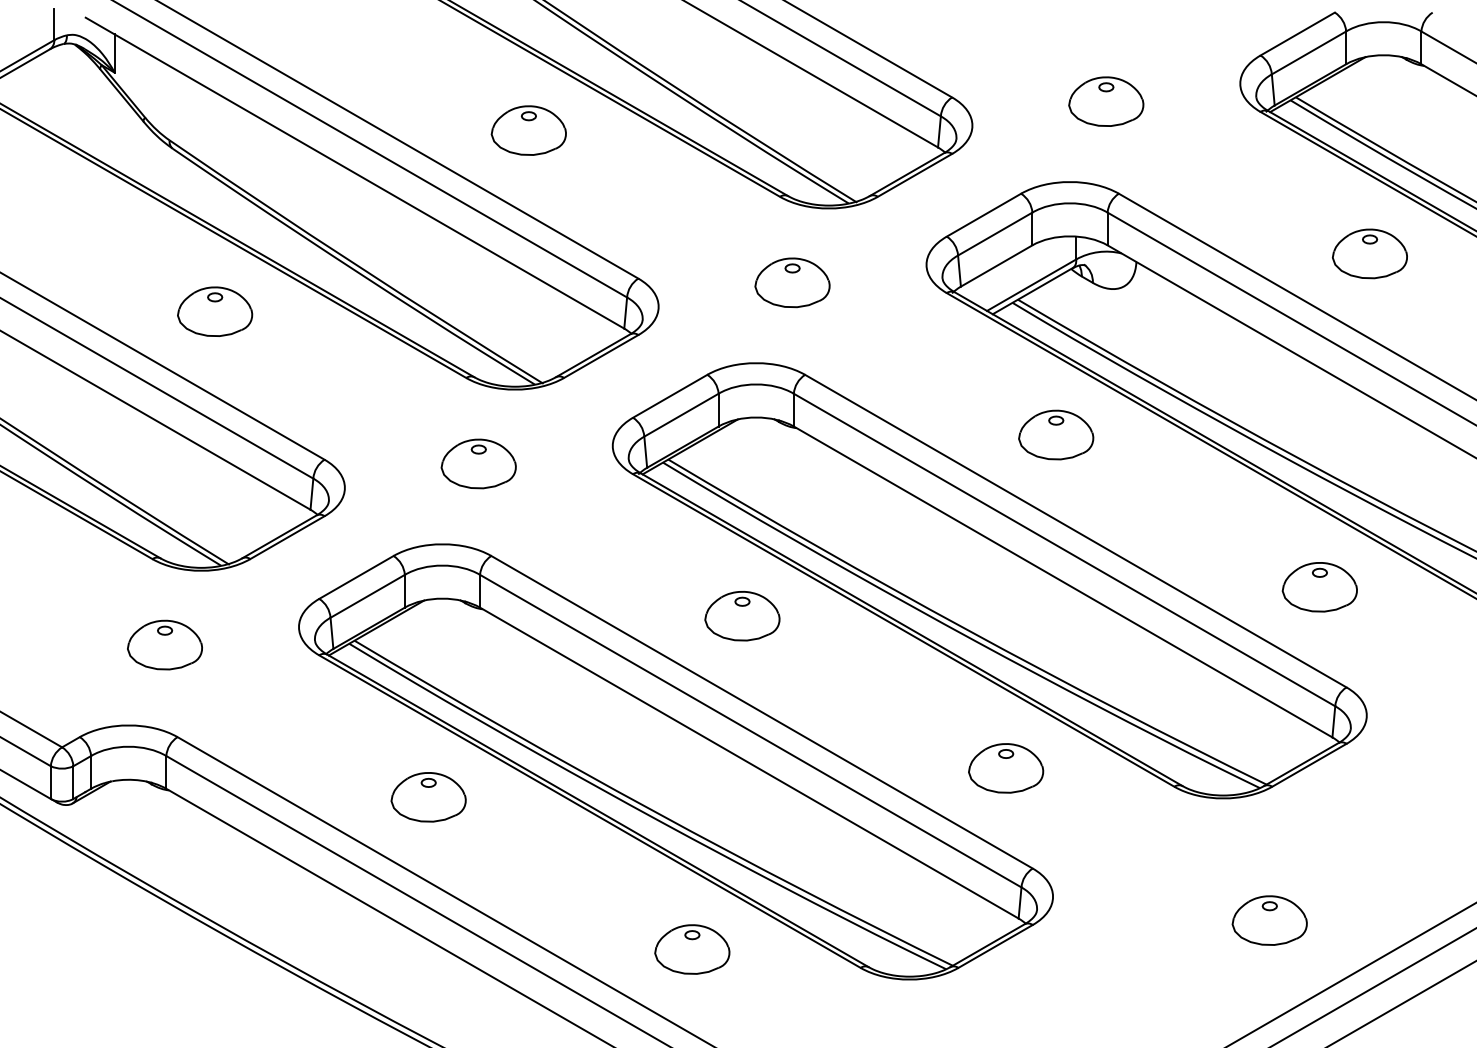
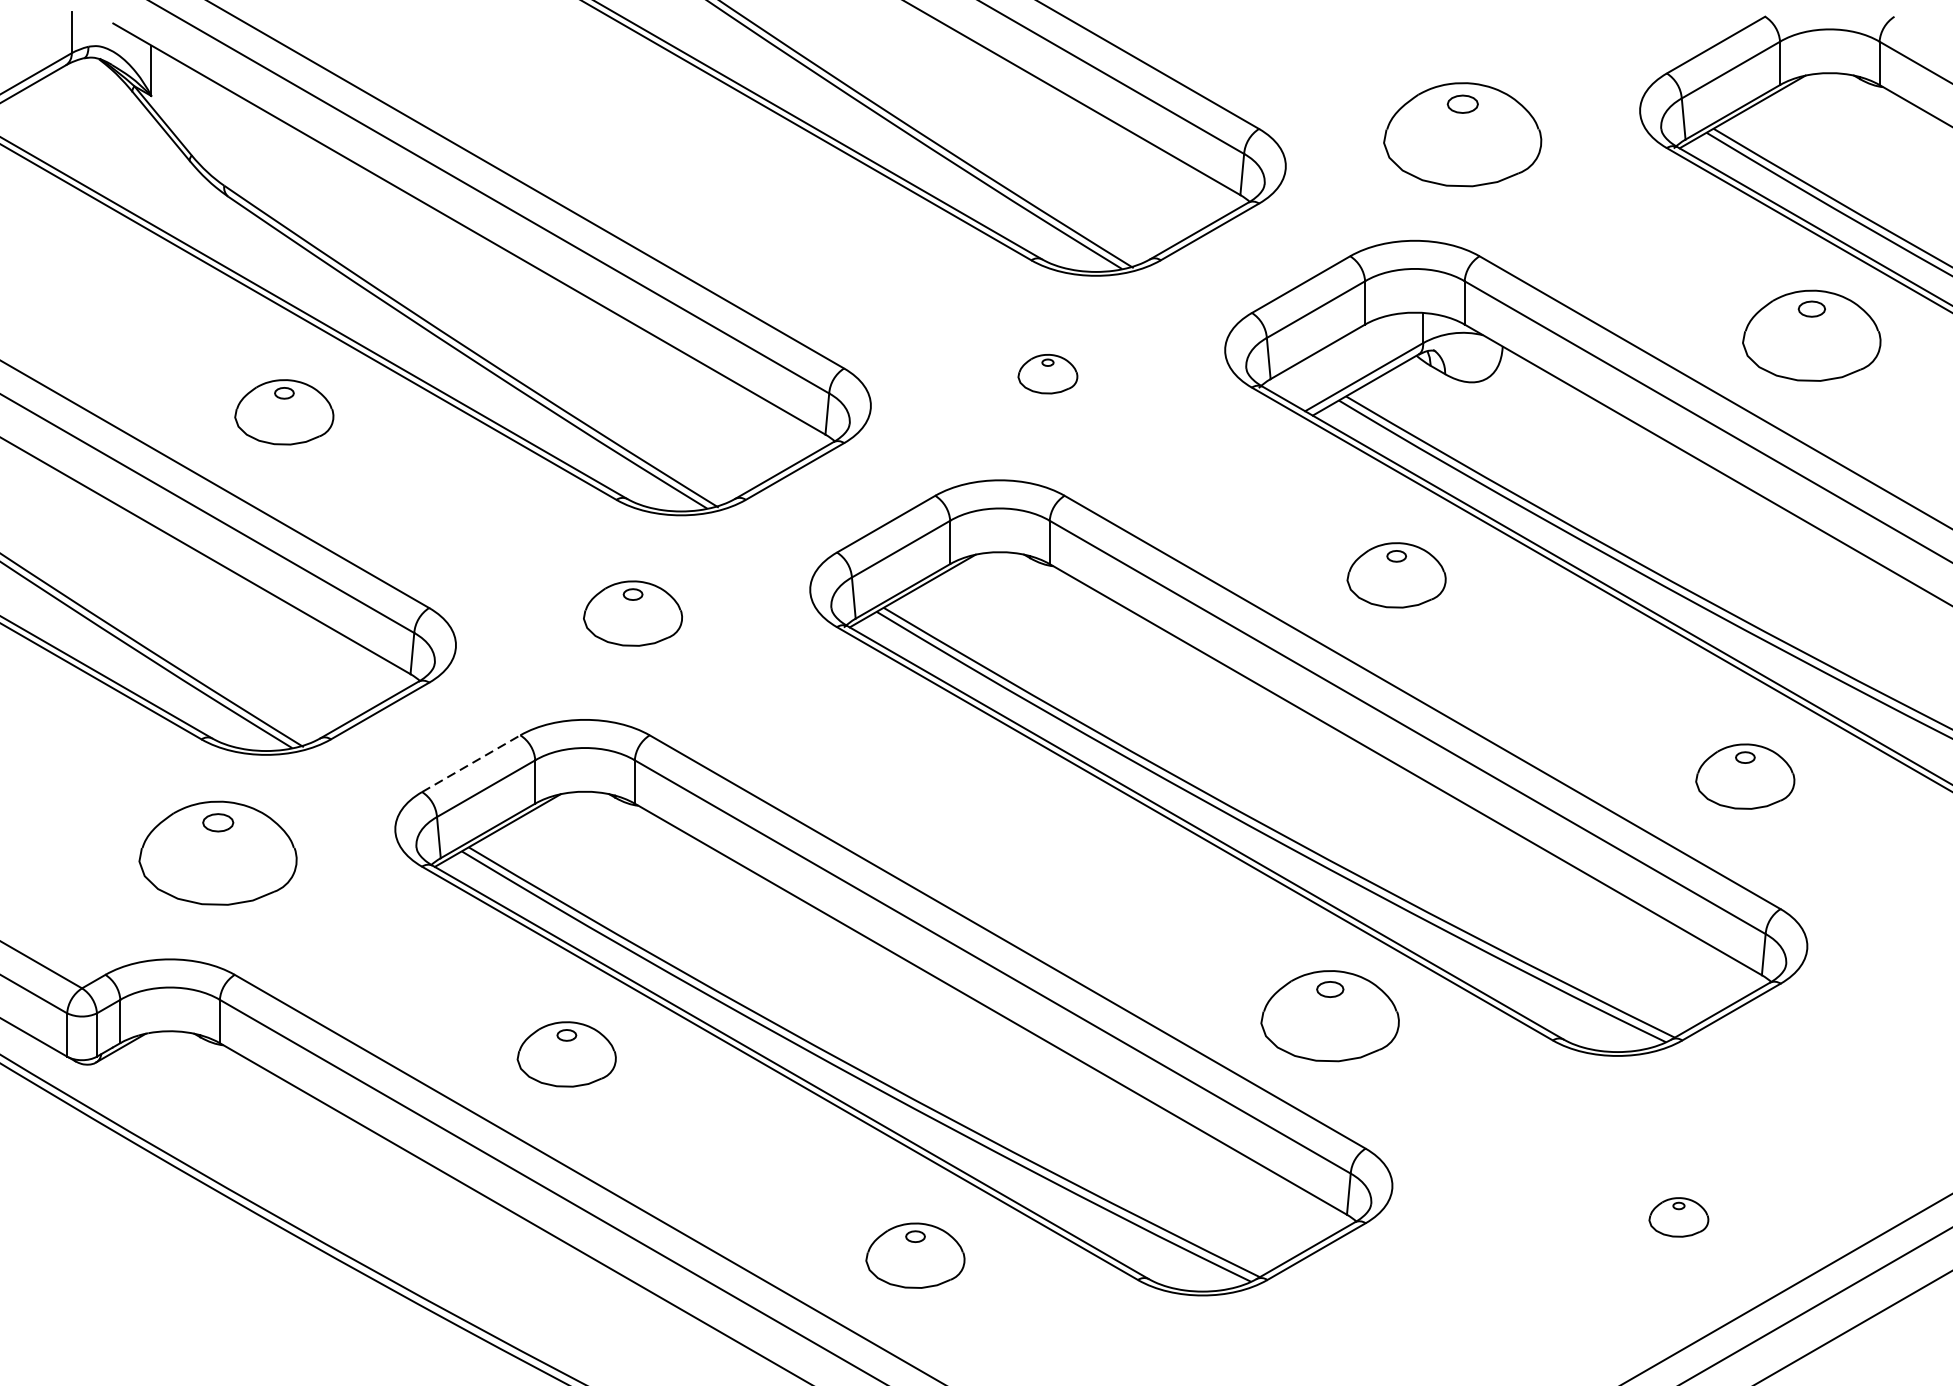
part: (1106, 101) -> (1463, 134), size x1.6
part: (528, 130) -> (698, 172), removed
part: (1369, 253) -> (1810, 335), size x1.4
part: (792, 282) -> (1047, 373), size x0.6
line: (356, 577) -> (471, 763), solid -> dashed
part: (742, 616) -> (981, 815), removed
part: (164, 644) -> (217, 852), size x1.6
part: (1006, 768) -> (1330, 1016), size x1.4
part: (1269, 920) -> (1678, 1217), size x0.6

